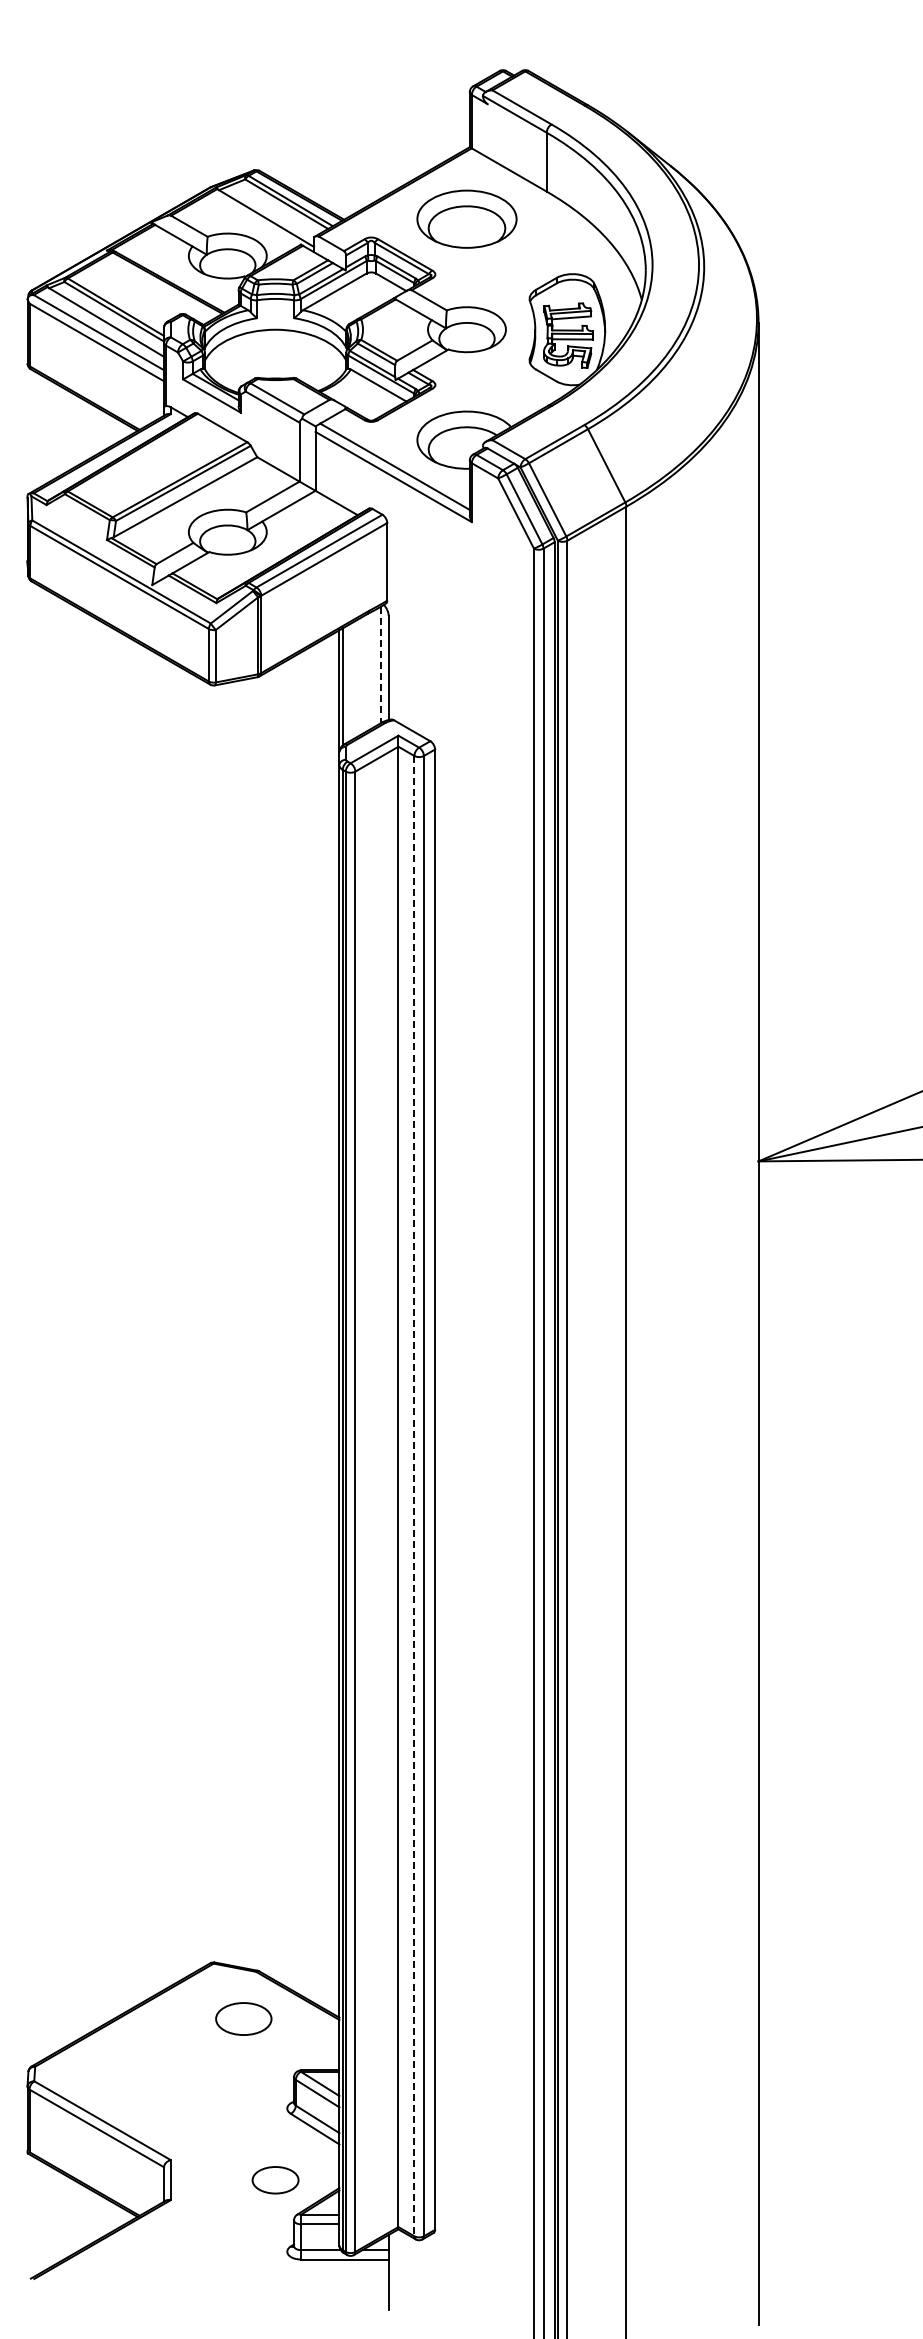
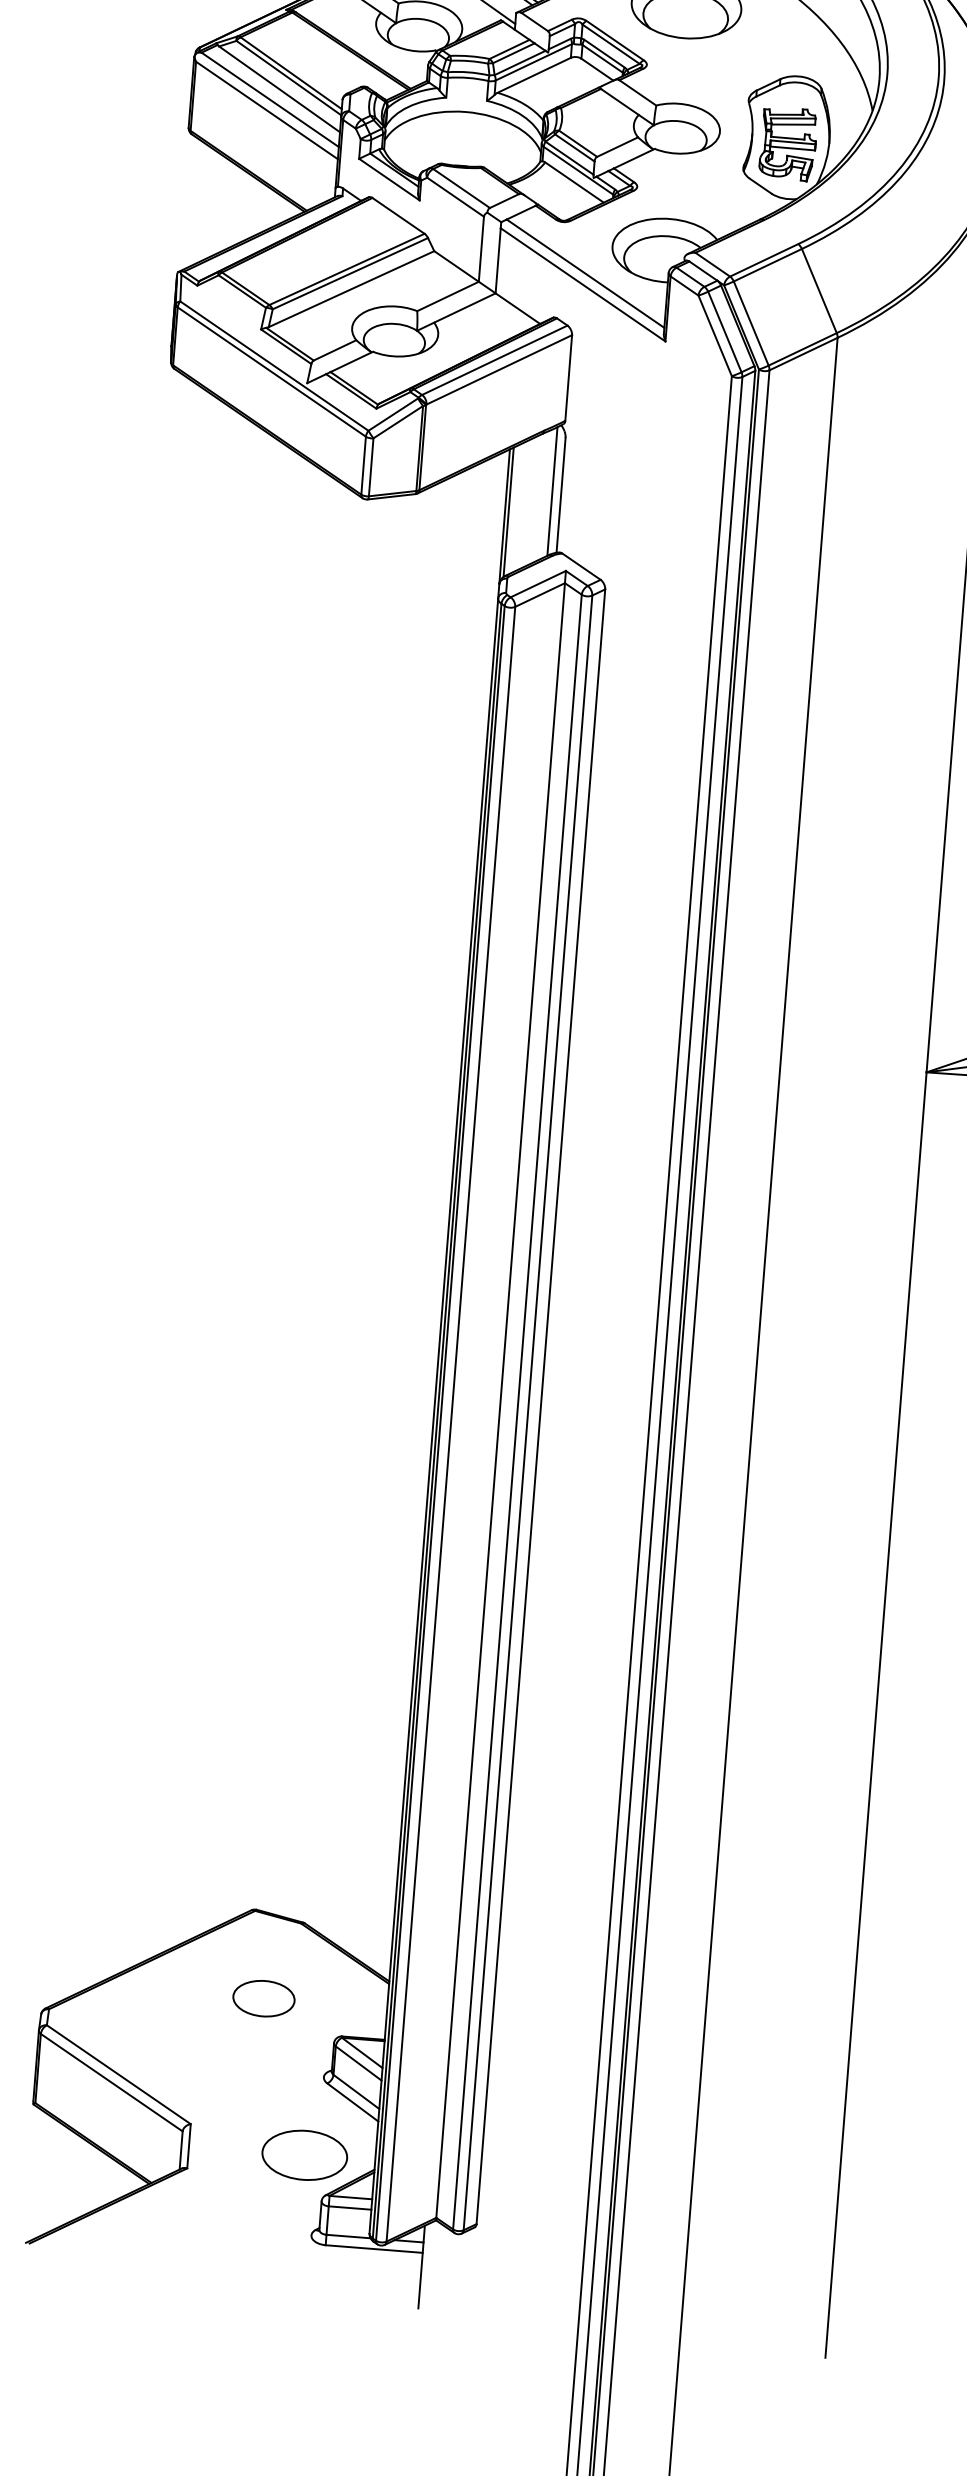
line: (380, 665) -> (552, 491), dashed -> solid
line: (414, 1496) -> (517, 1412), dashed -> solid
part: (243, 2018) -> (263, 1998), moved
part: (275, 2180) -> (304, 2155), size x1.67

